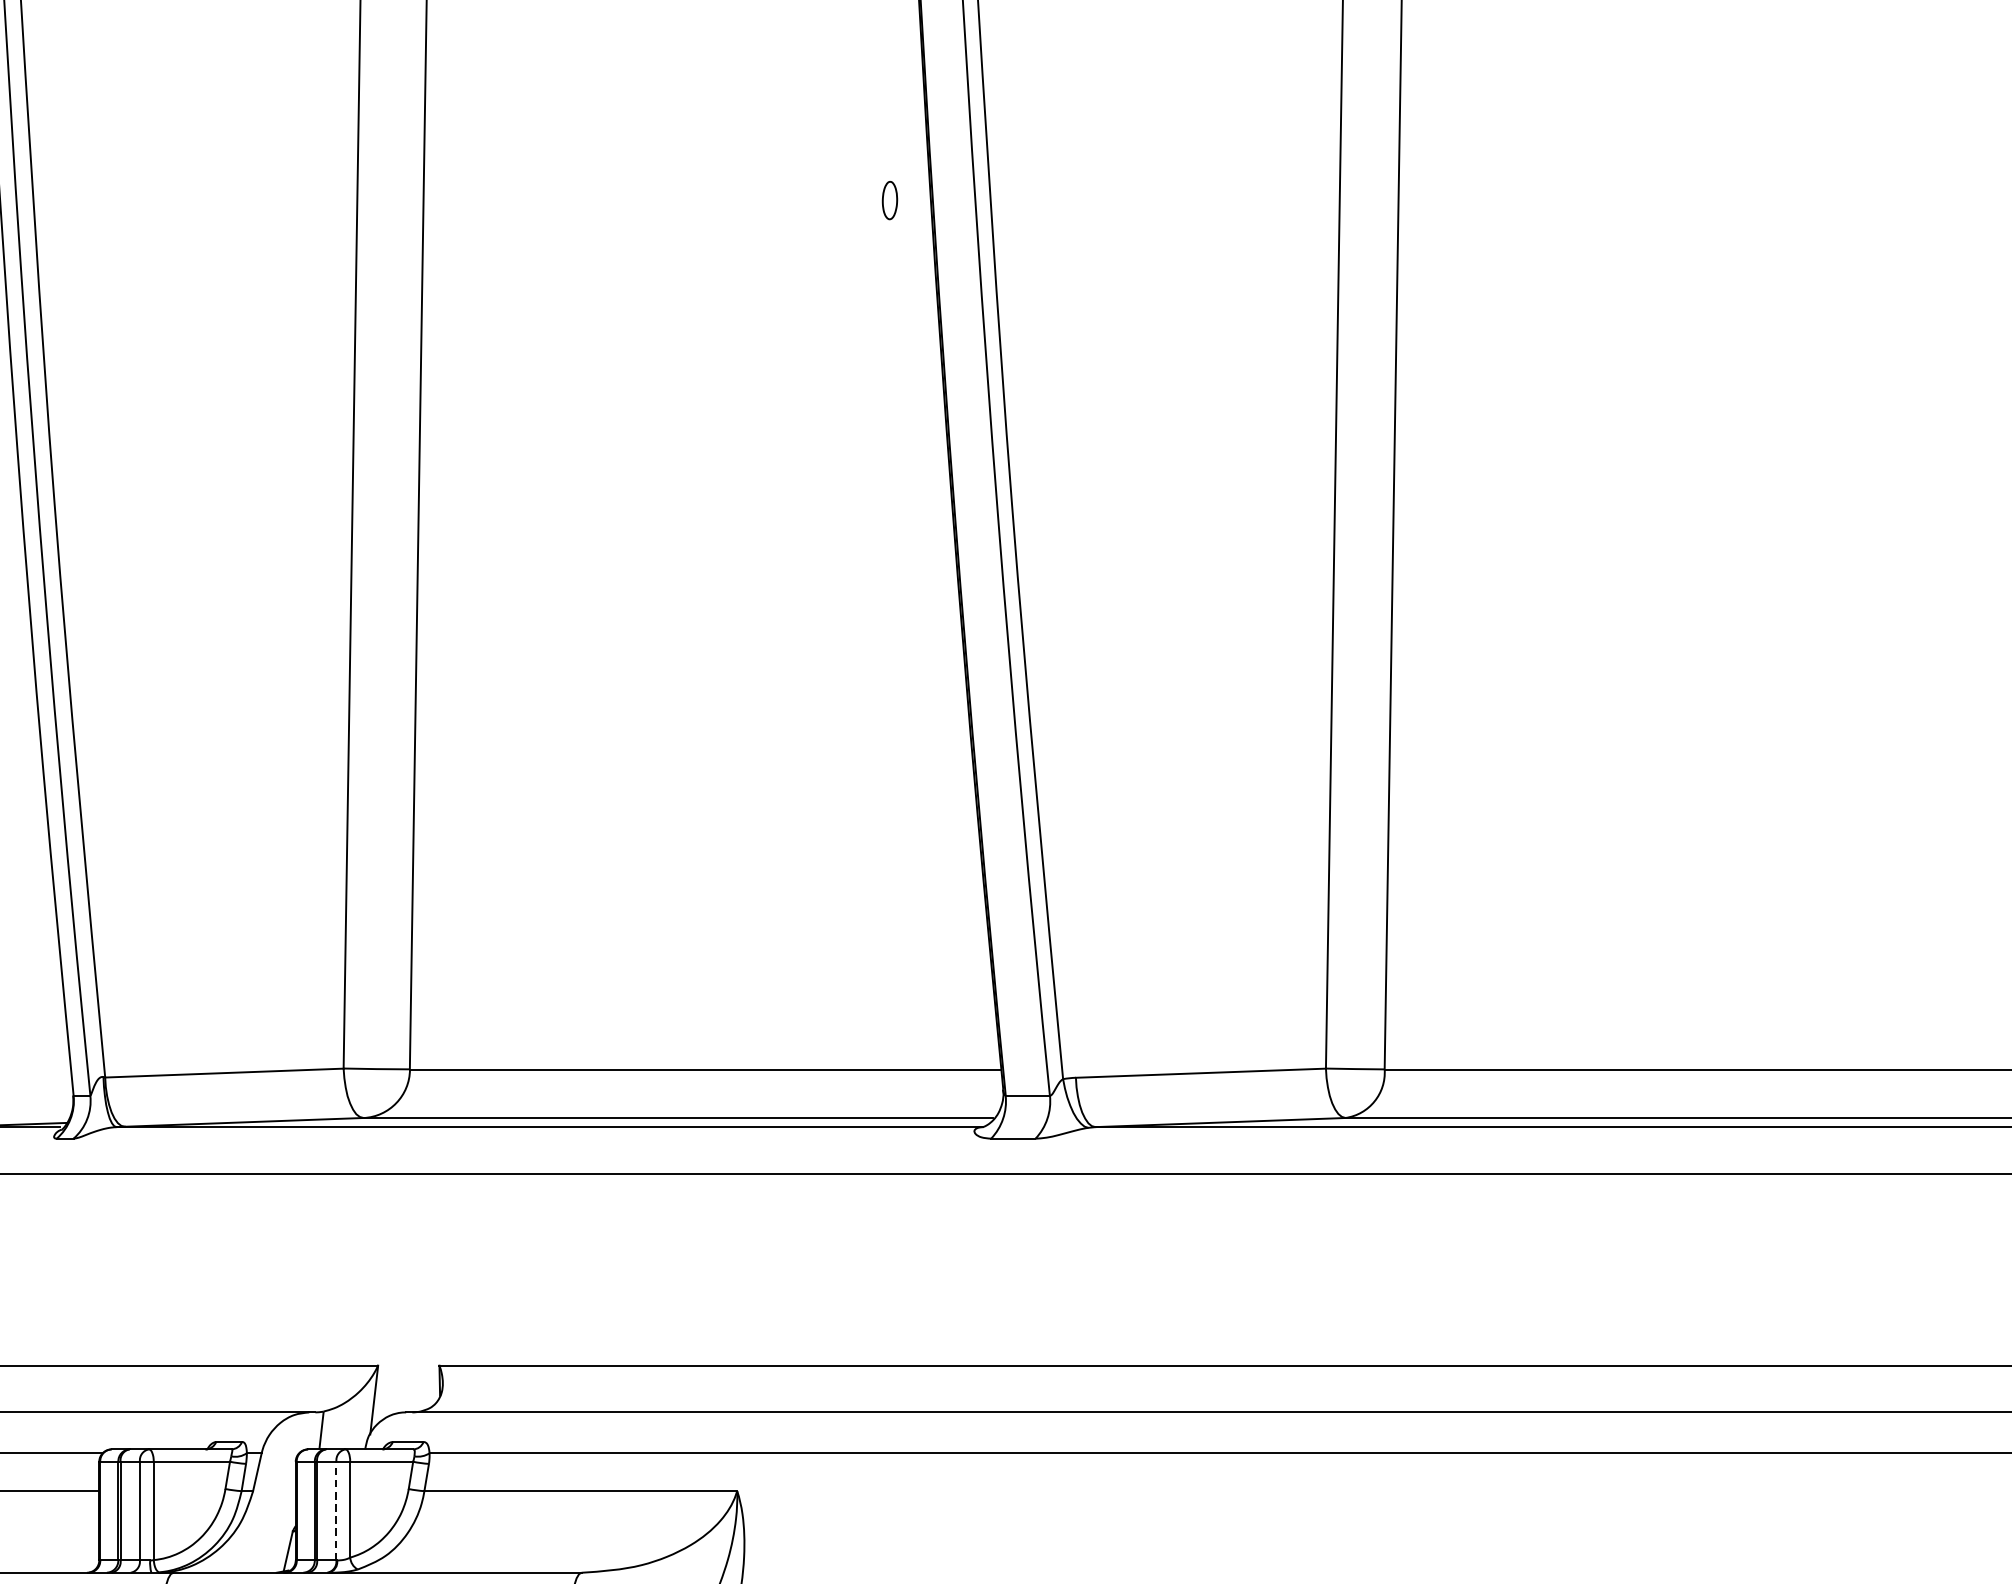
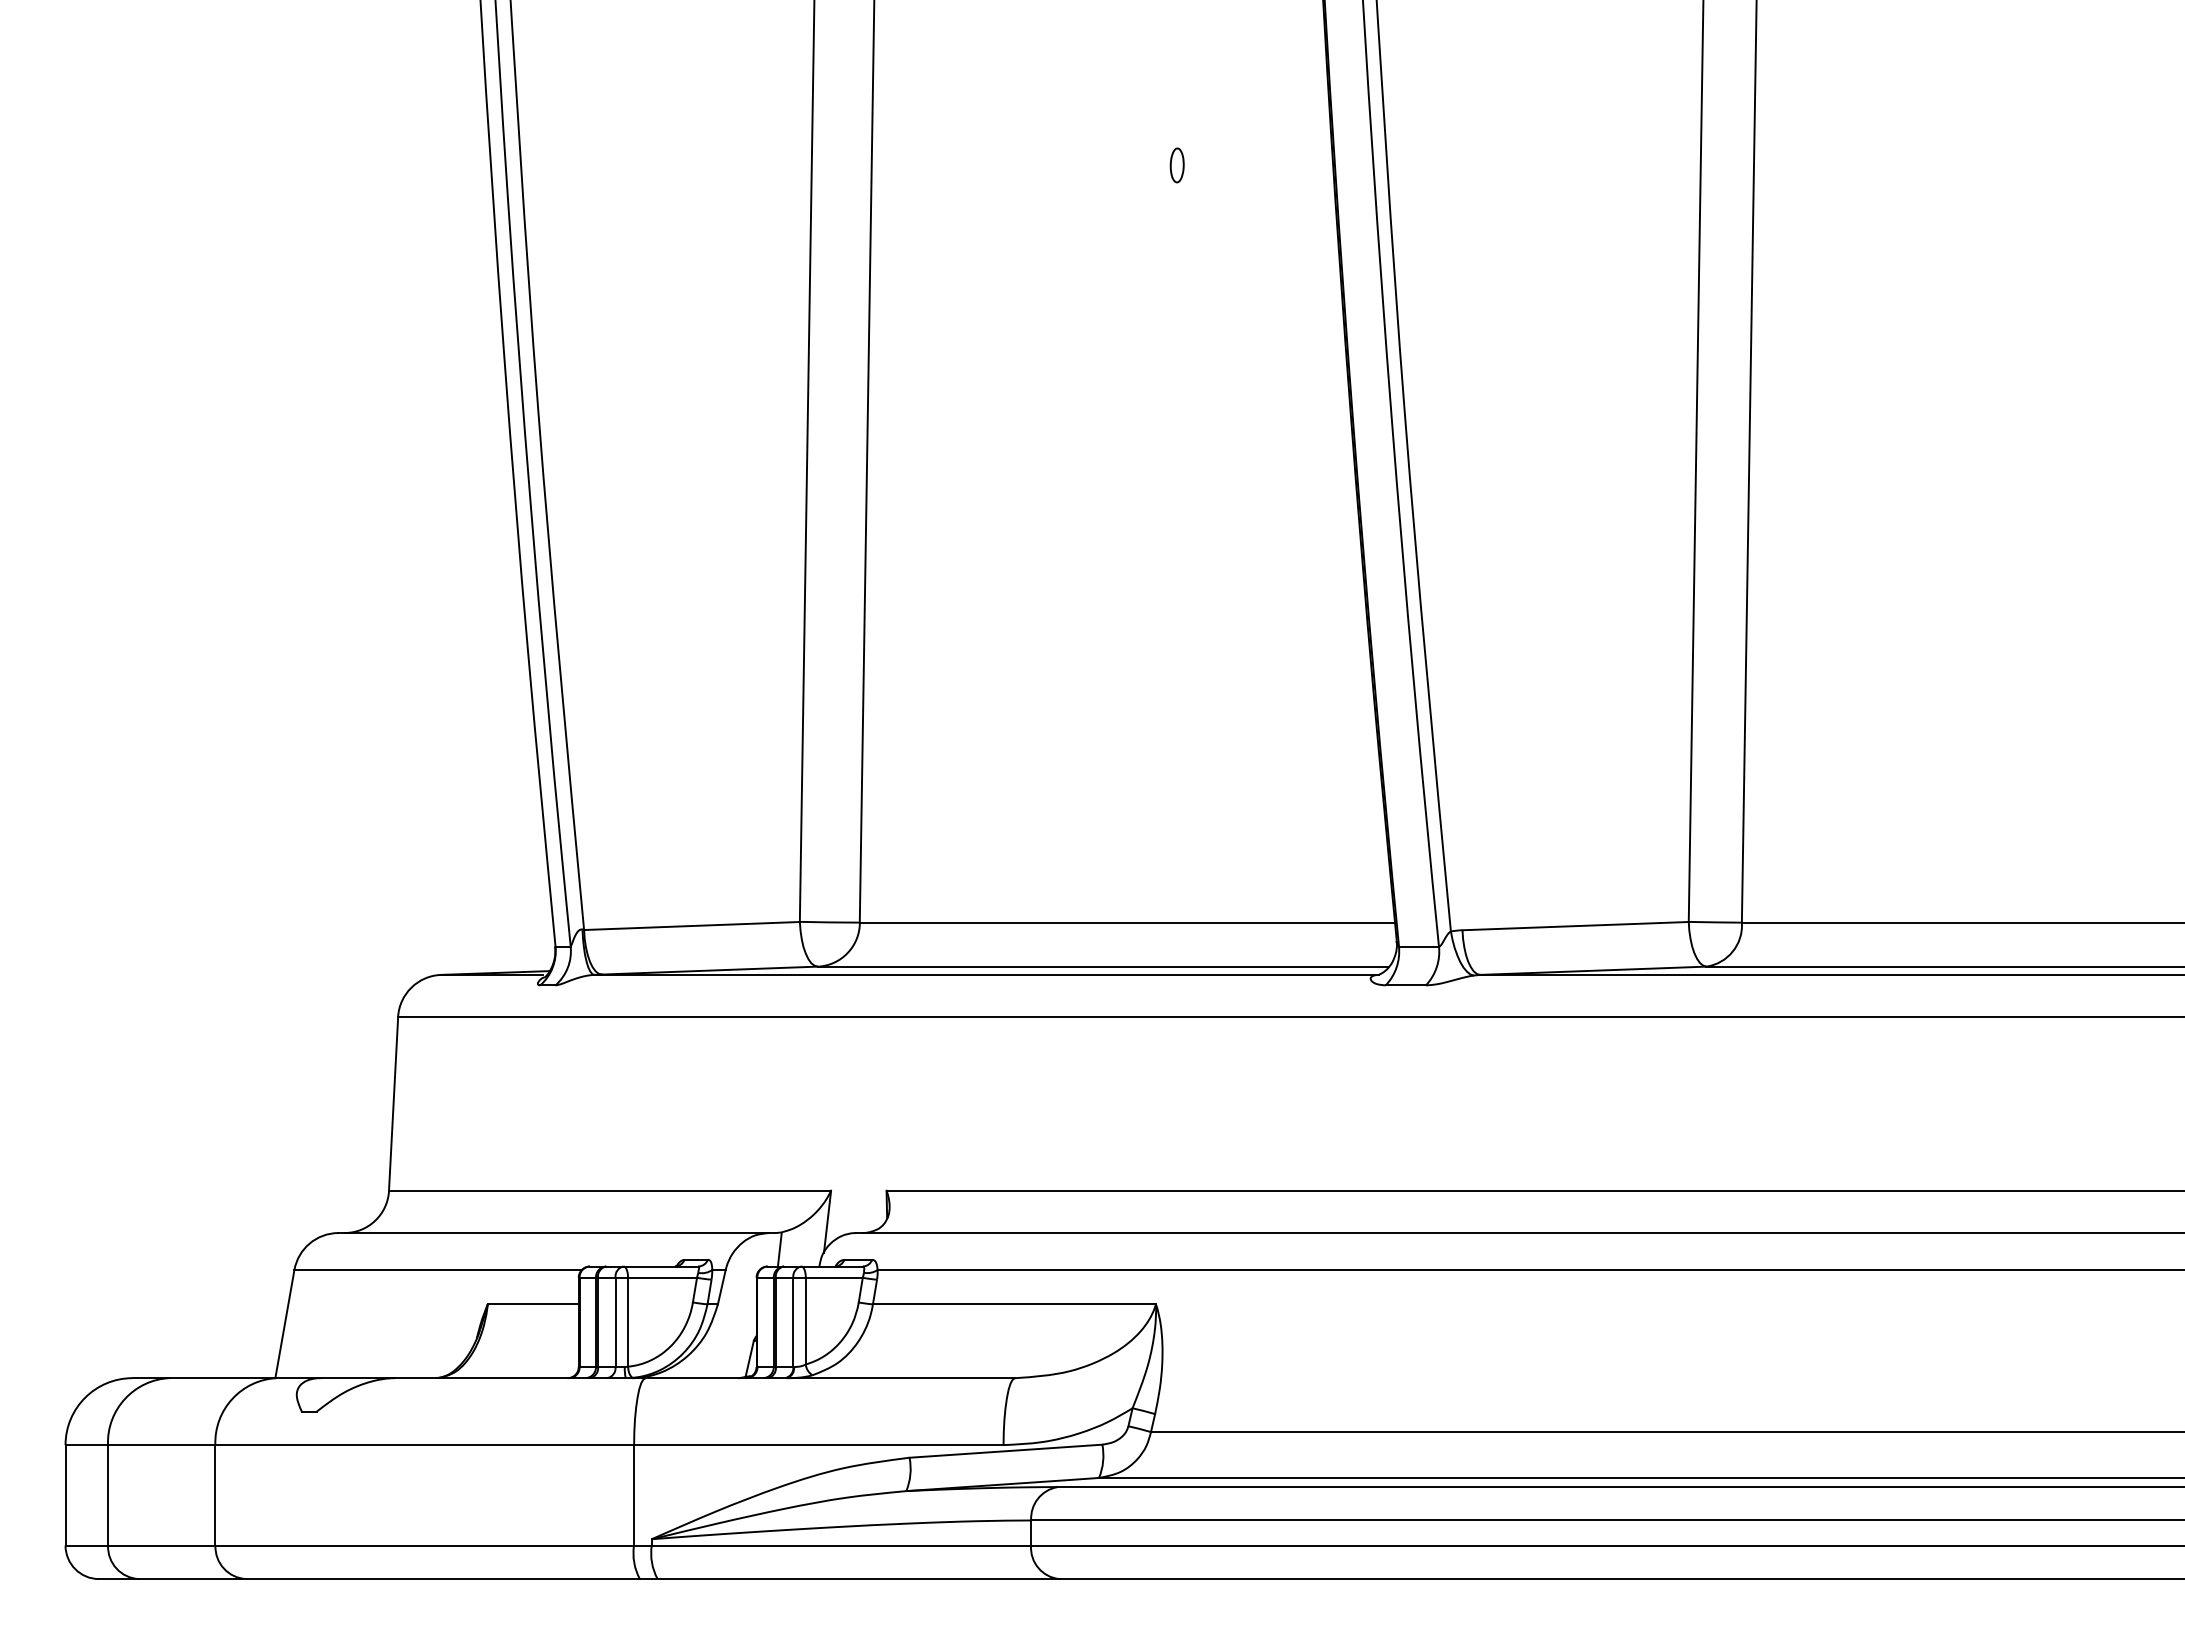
part: (889, 200) -> (1176, 165), moved
line: (336, 1511) -> (793, 1322), dashed -> solid

